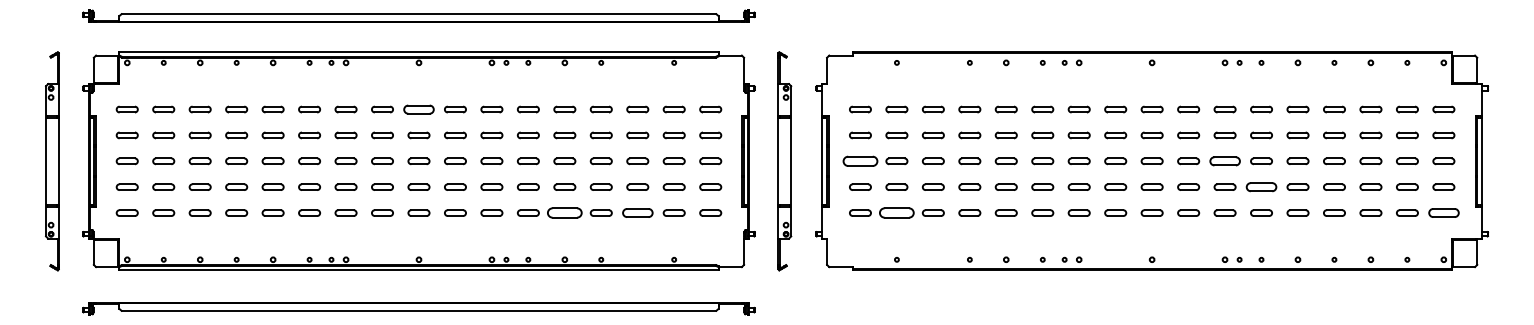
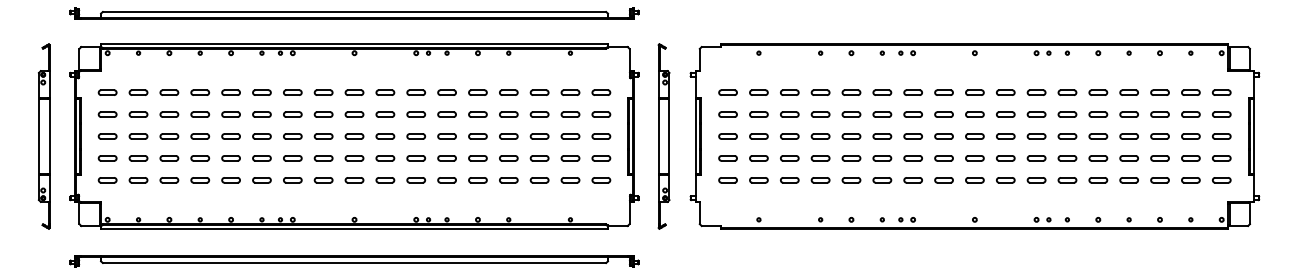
part: (418, 109) -> (354, 92), size x0.71
part: (859, 161) -> (727, 136), size x0.62
part: (1224, 161) -> (1036, 136), size x0.71
part: (1261, 187) -> (1067, 158), size x0.71
part: (564, 213) -> (477, 180), size x0.62
part: (637, 213) -> (539, 180), size x0.71
part: (896, 213) -> (758, 180), size x0.62
part: (1443, 213) -> (1221, 180), size x0.71

